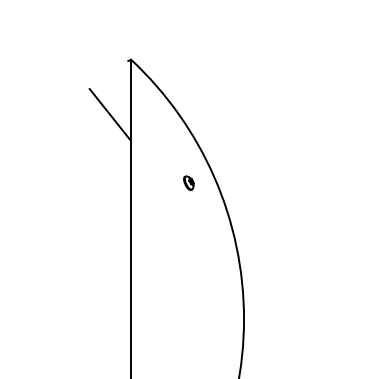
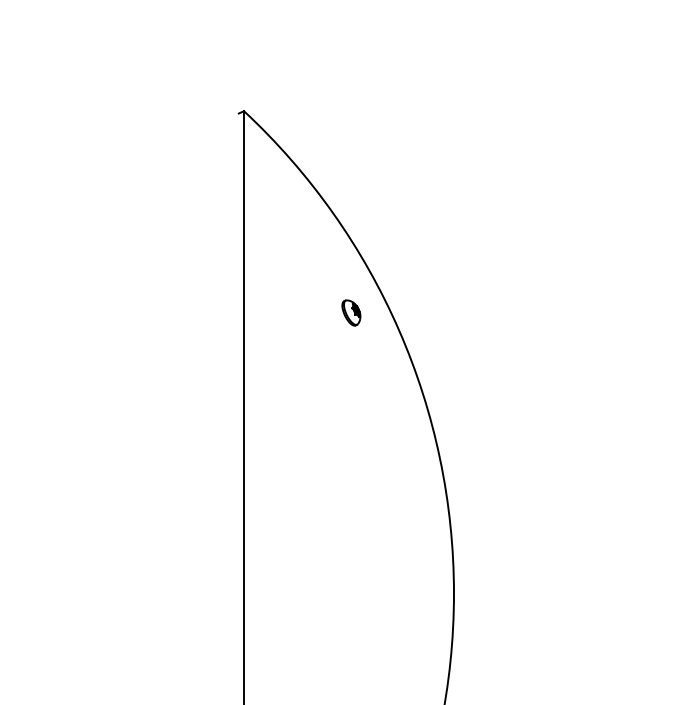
line: (109, 114) -> (203, 213), removed
part: (188, 182) -> (350, 311), moved

